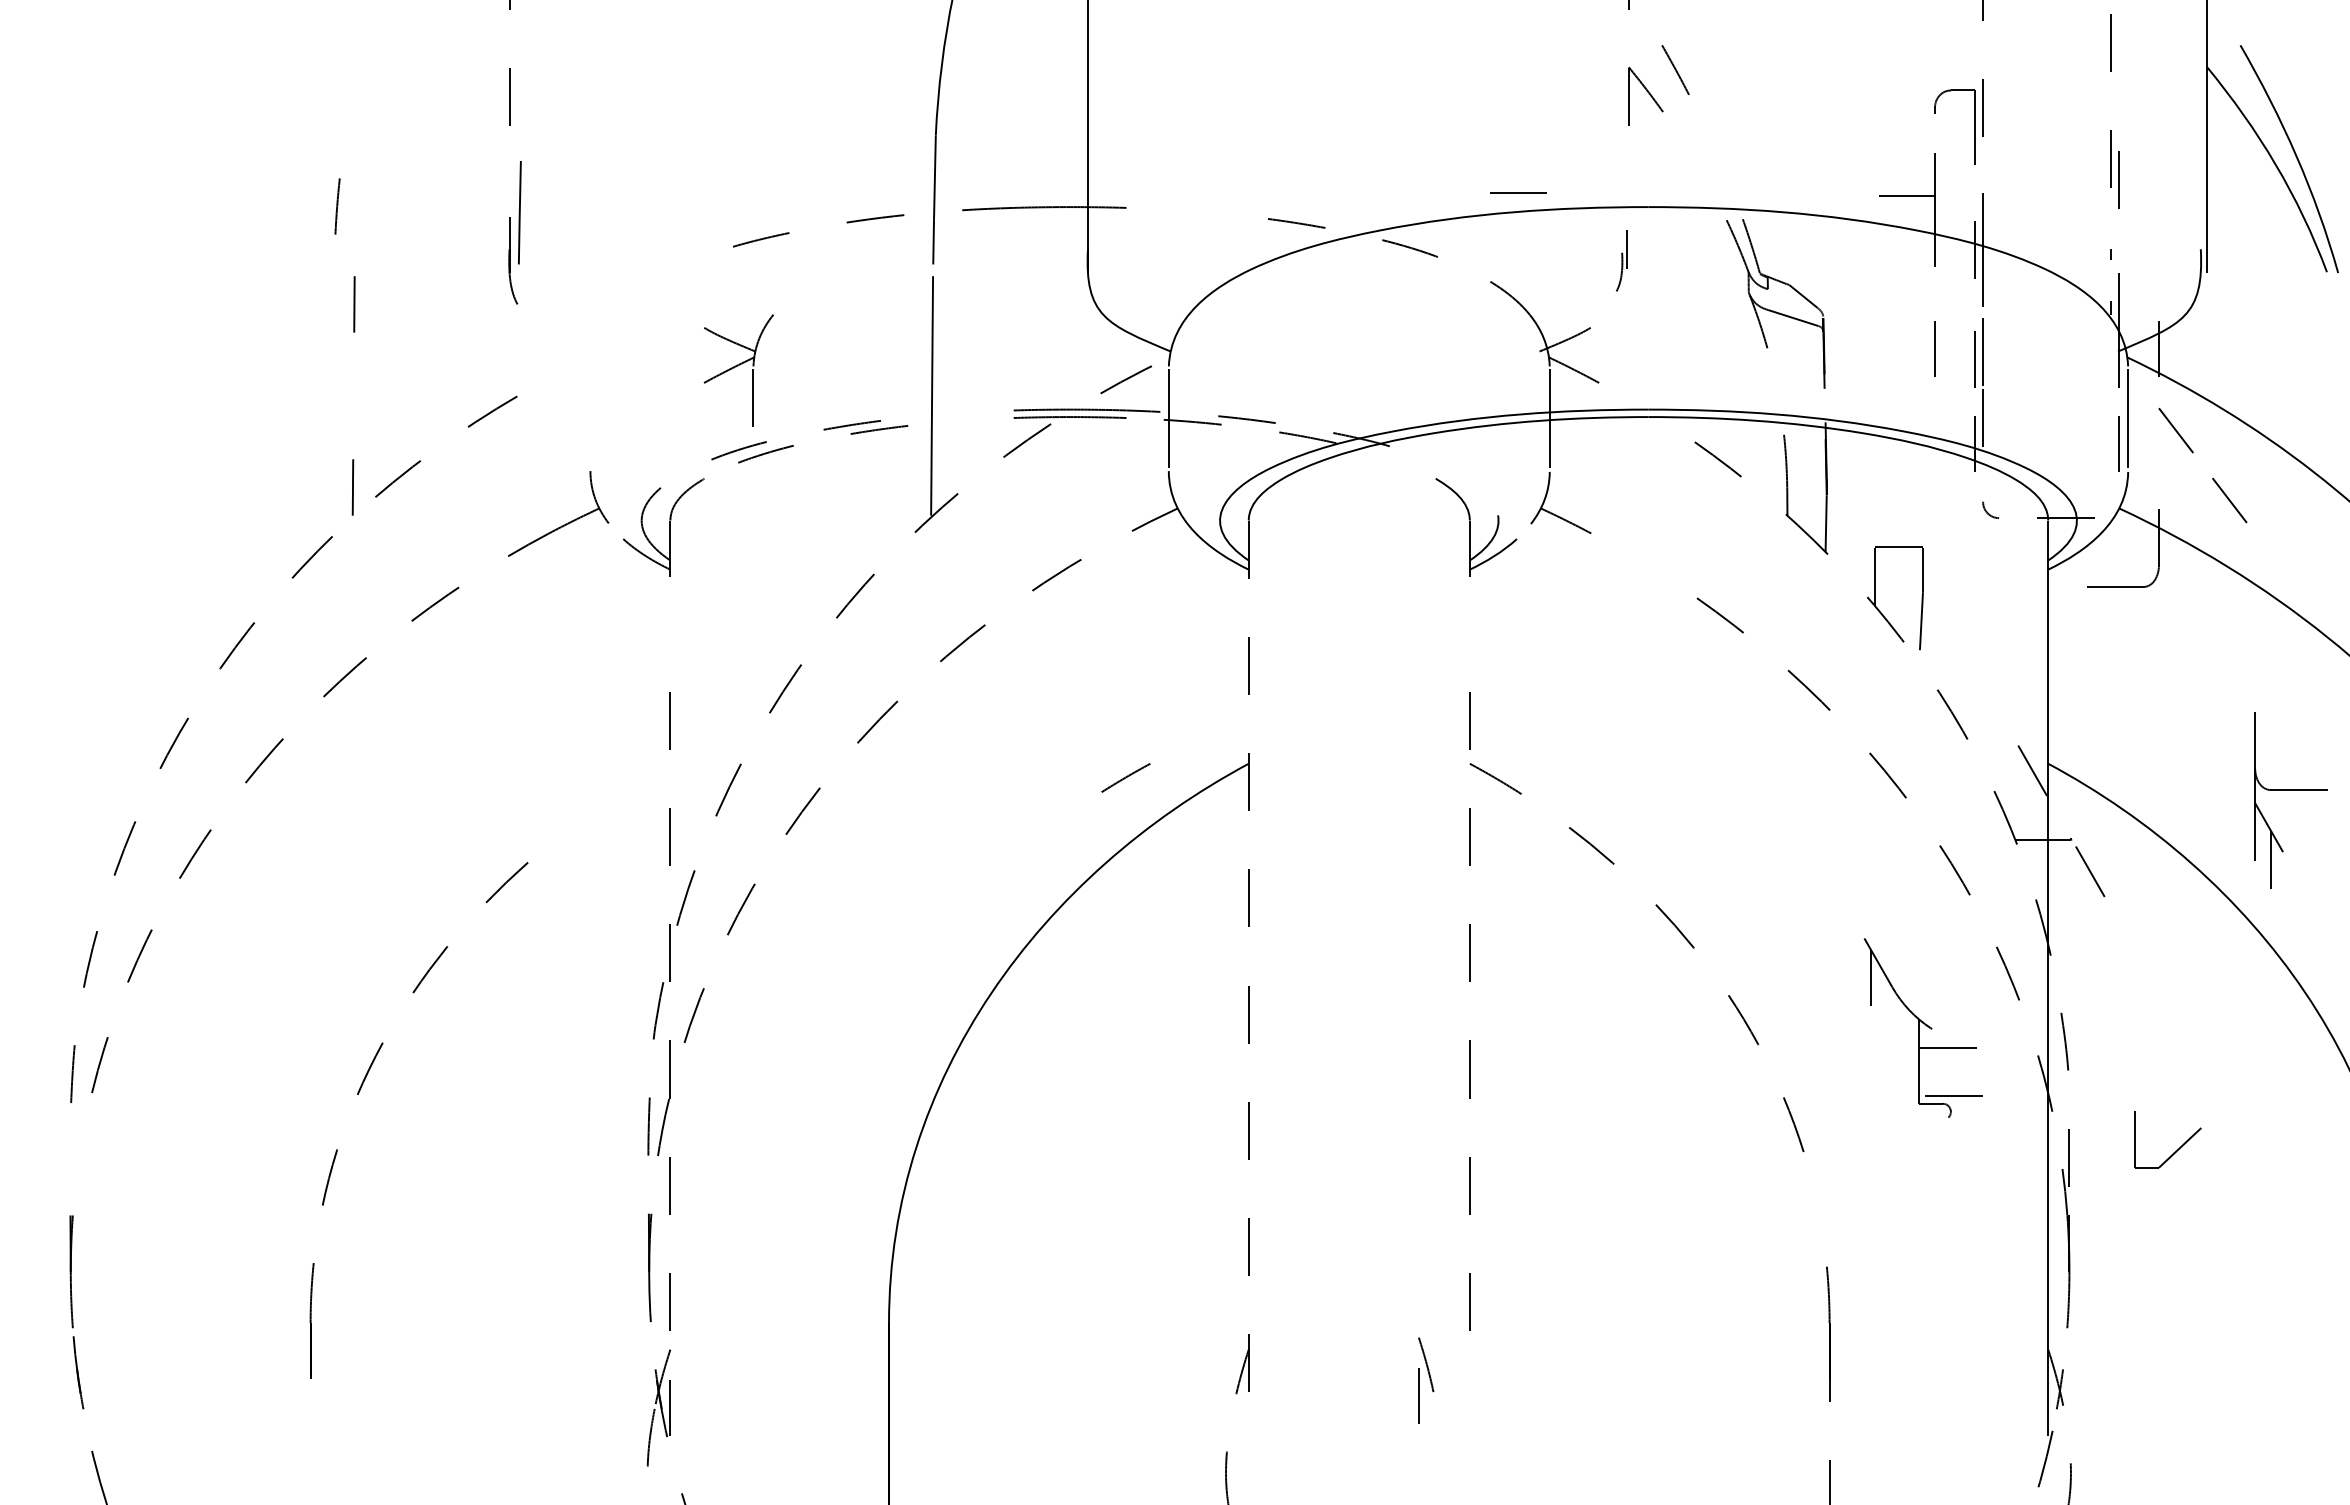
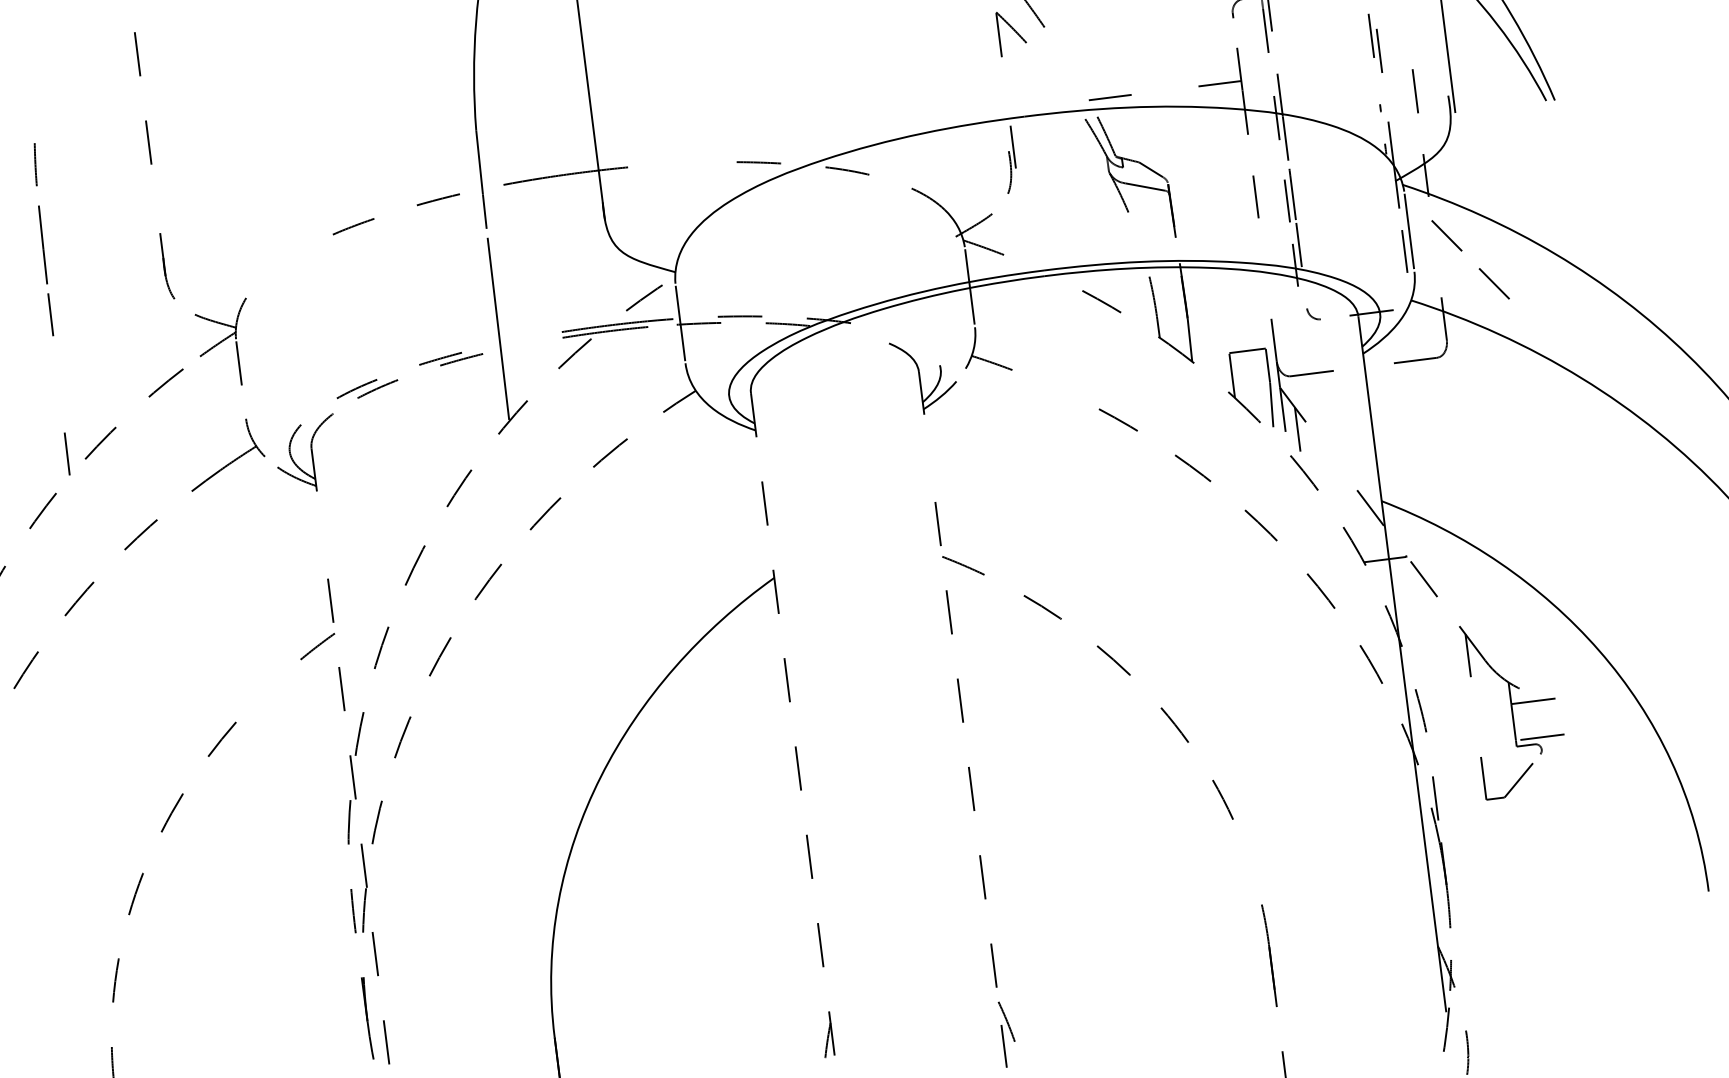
line: (1518, 192) -> (1110, 96), moved
line: (337, 206) -> (35, 164), moved
line: (519, 212) -> (42, 244), moved
line: (2158, 237) -> (1414, 90), added
part: (1621, 260) -> (1009, 159), size x1.43
part: (738, 370) -> (225, 343), moved
line: (1125, 777) -> (317, 646), moved
part: (2290, 790) -> (1305, 374), moved
part: (1923, 1027) -> (1512, 688), moved
part: (1426, 1380) -> (1008, 1033), moved

